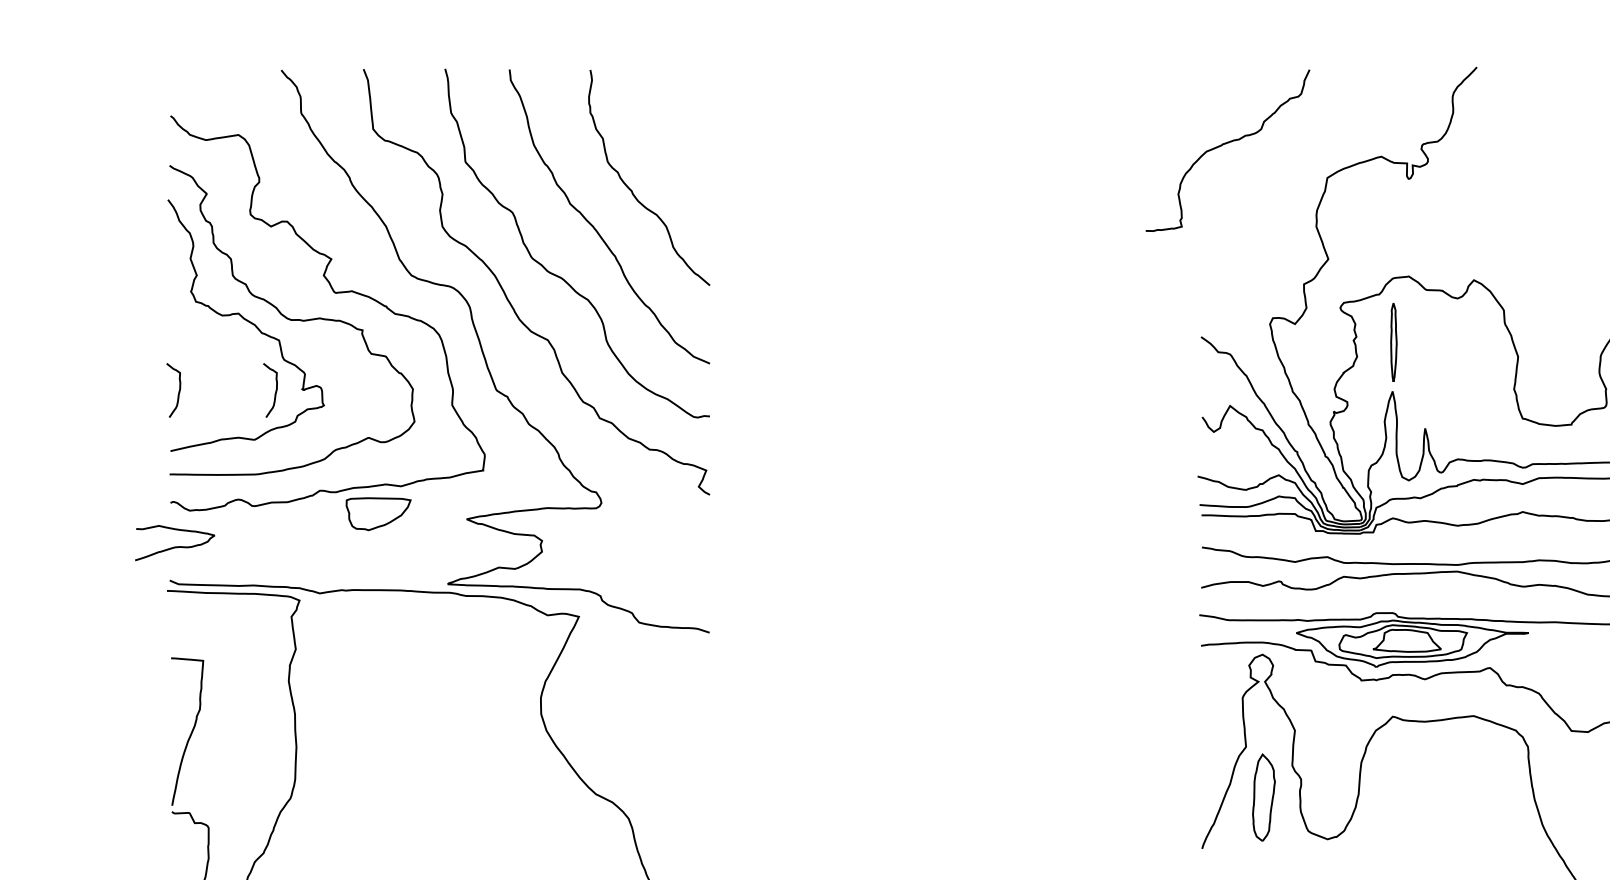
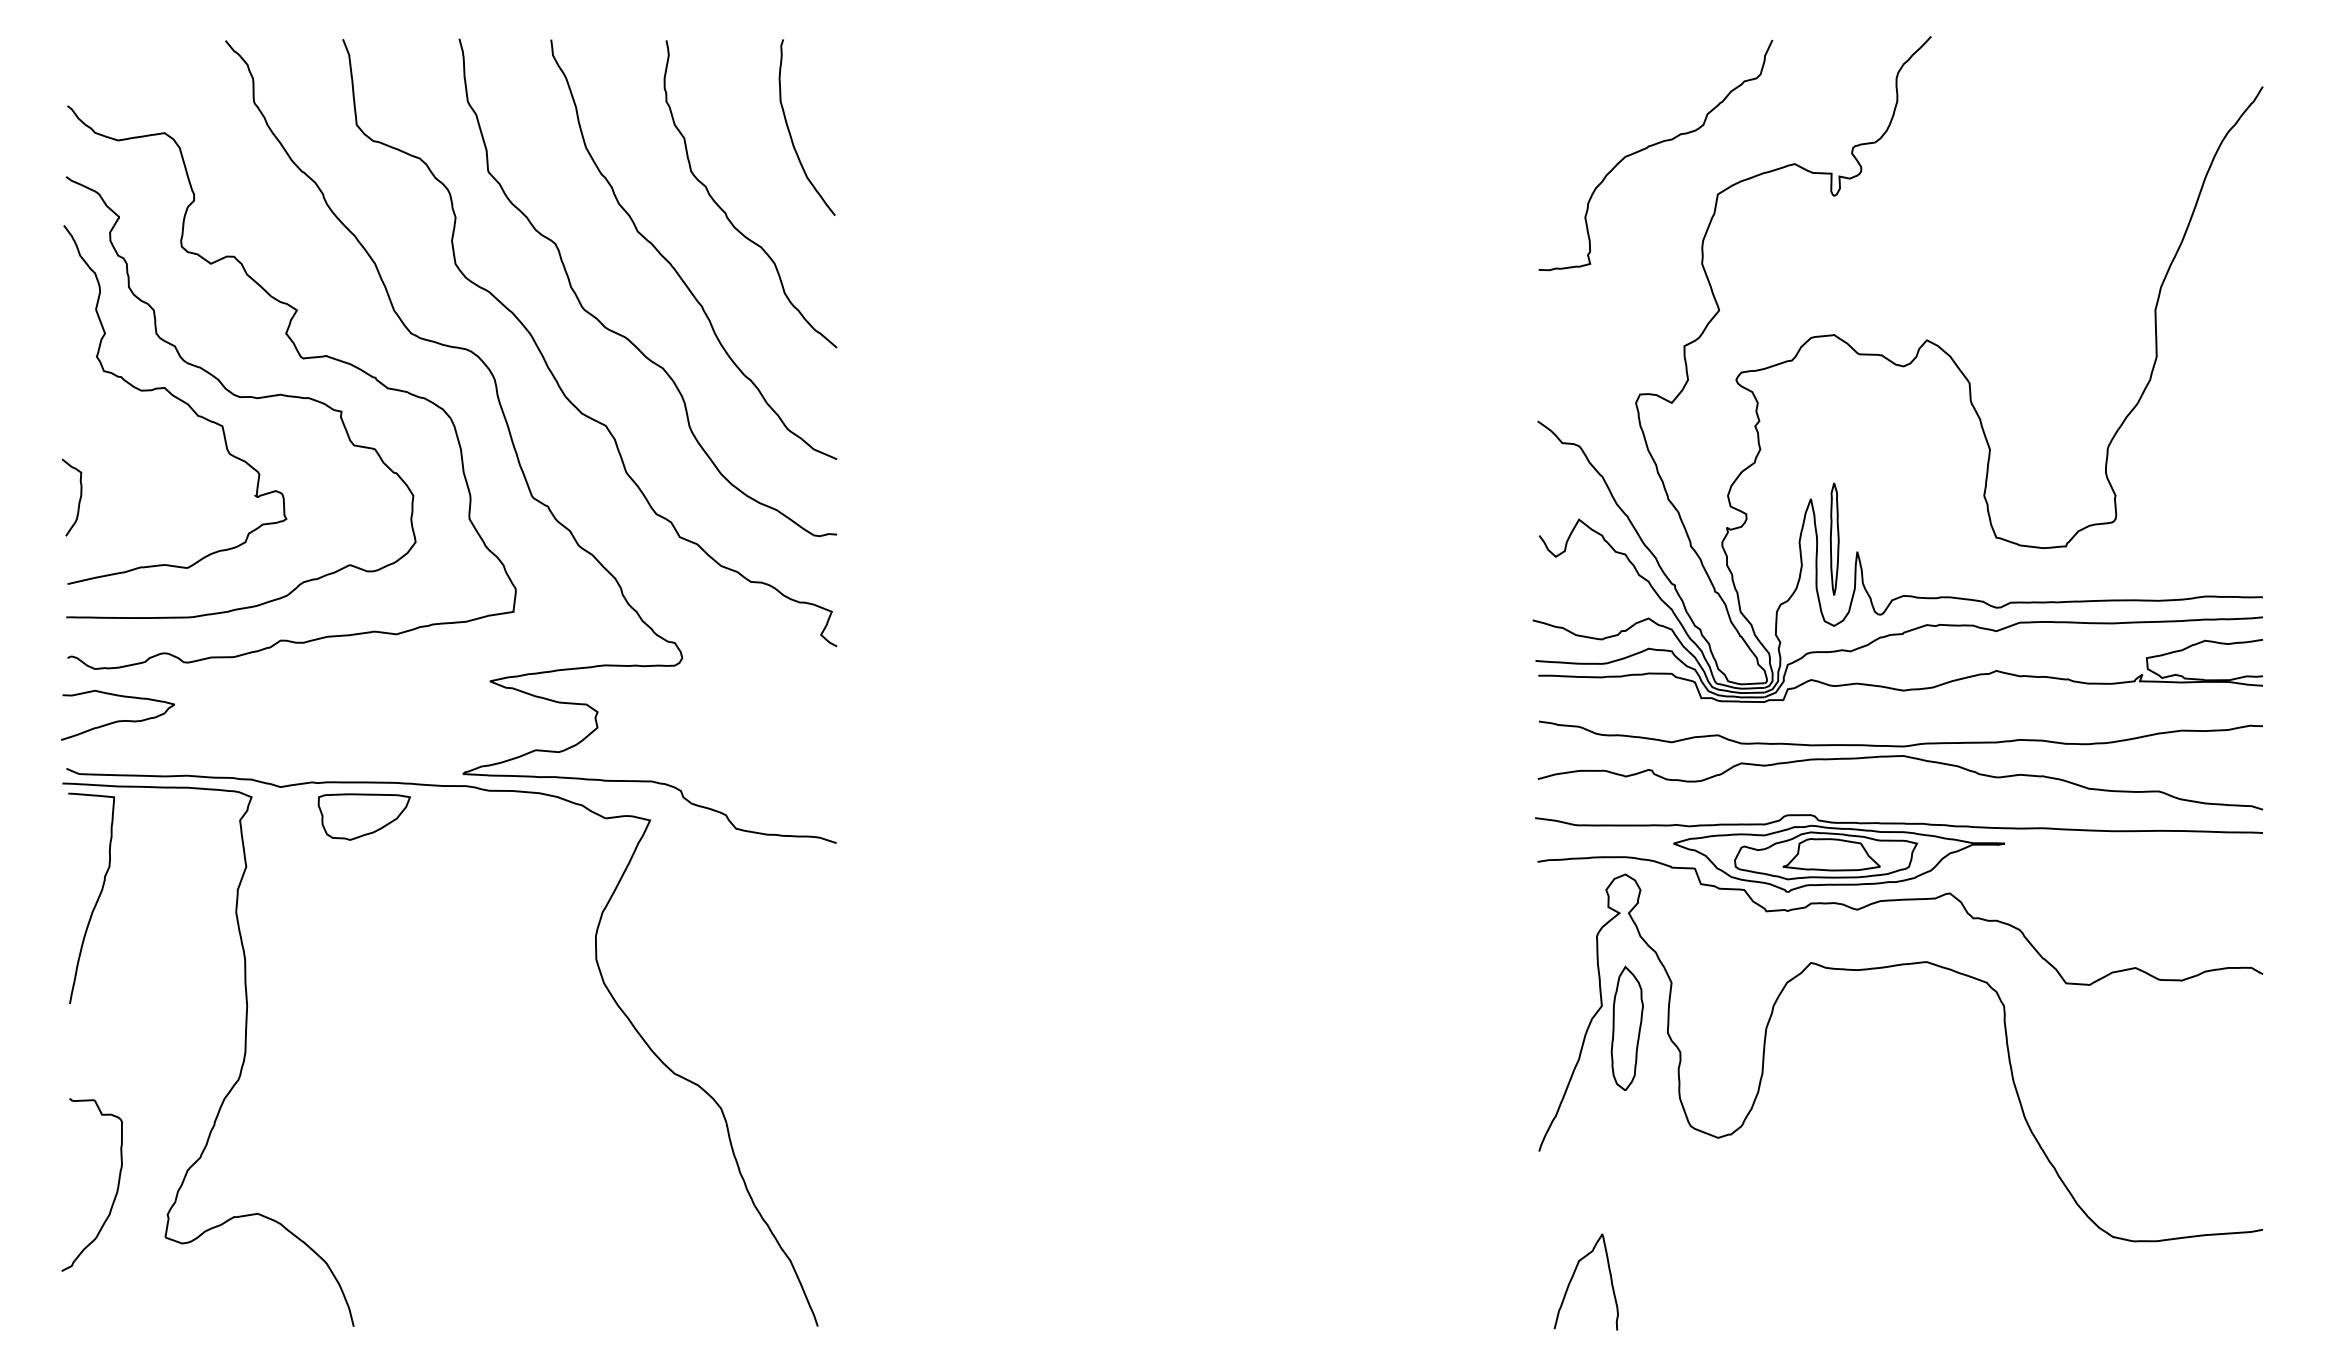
curve: (677, 133) -> (790, 131), added
curve: (1225, 144) -> (1652, 146), moved
part: (1393, 342) -> (1834, 538), moved
curve: (275, 390) -> (217, 497), removed
part: (378, 513) -> (364, 816), moved
curve: (174, 546) -> (117, 720), moved
curve: (190, 733) -> (96, 900), moved
part: (1263, 796) -> (1626, 1027), moved

